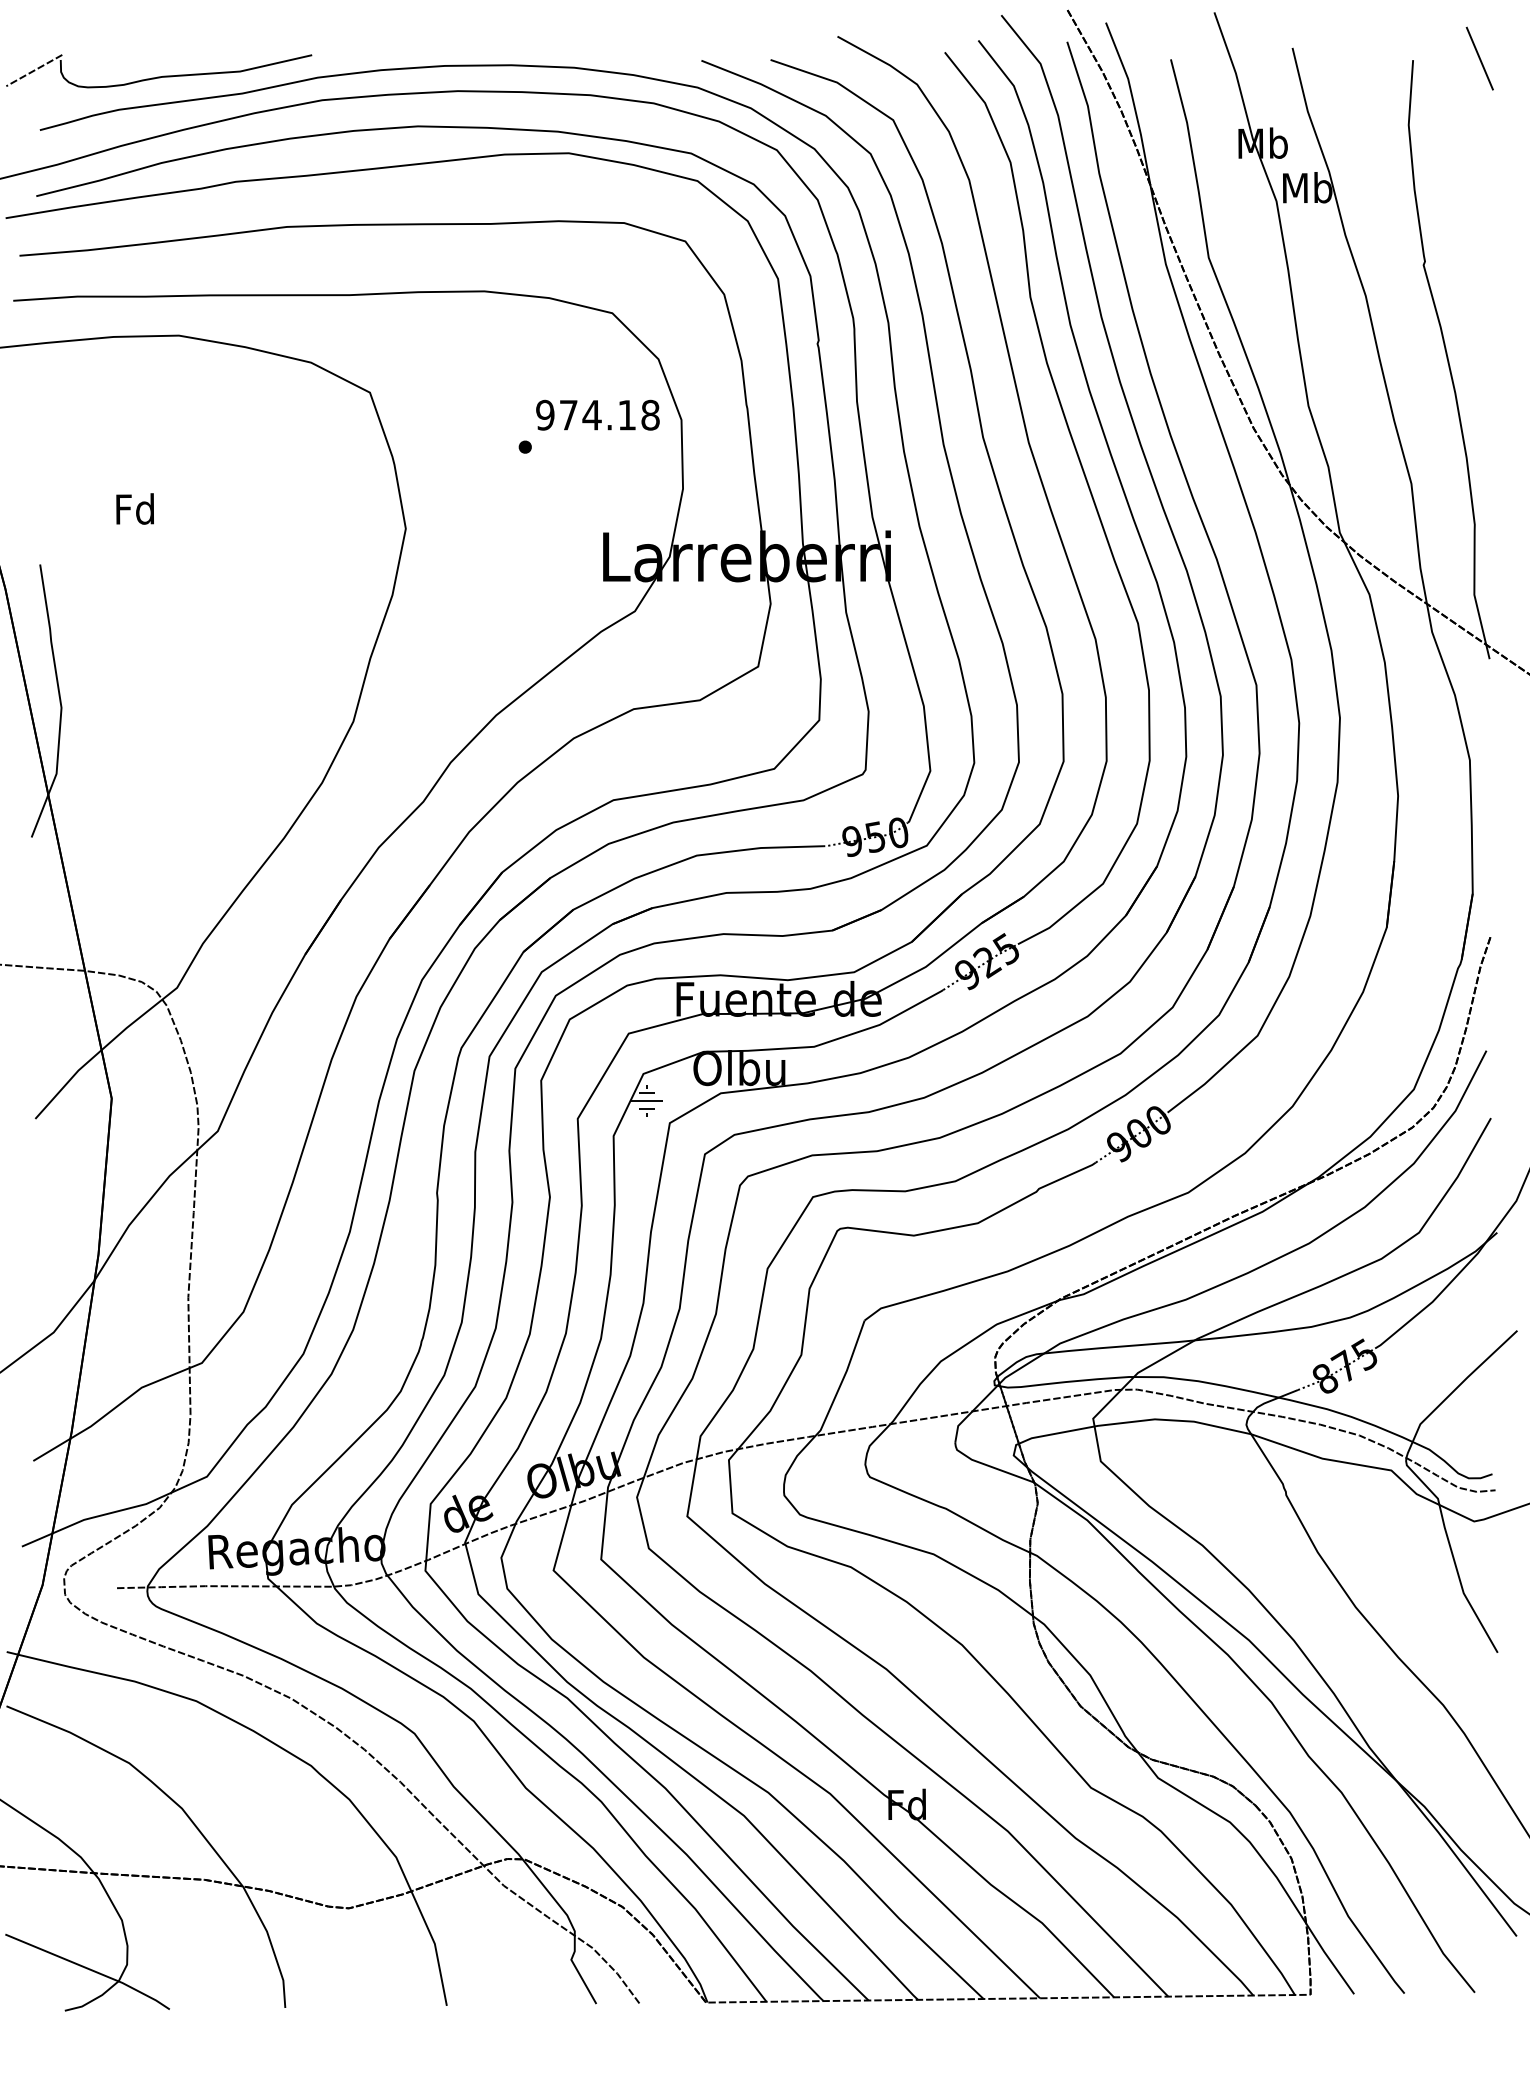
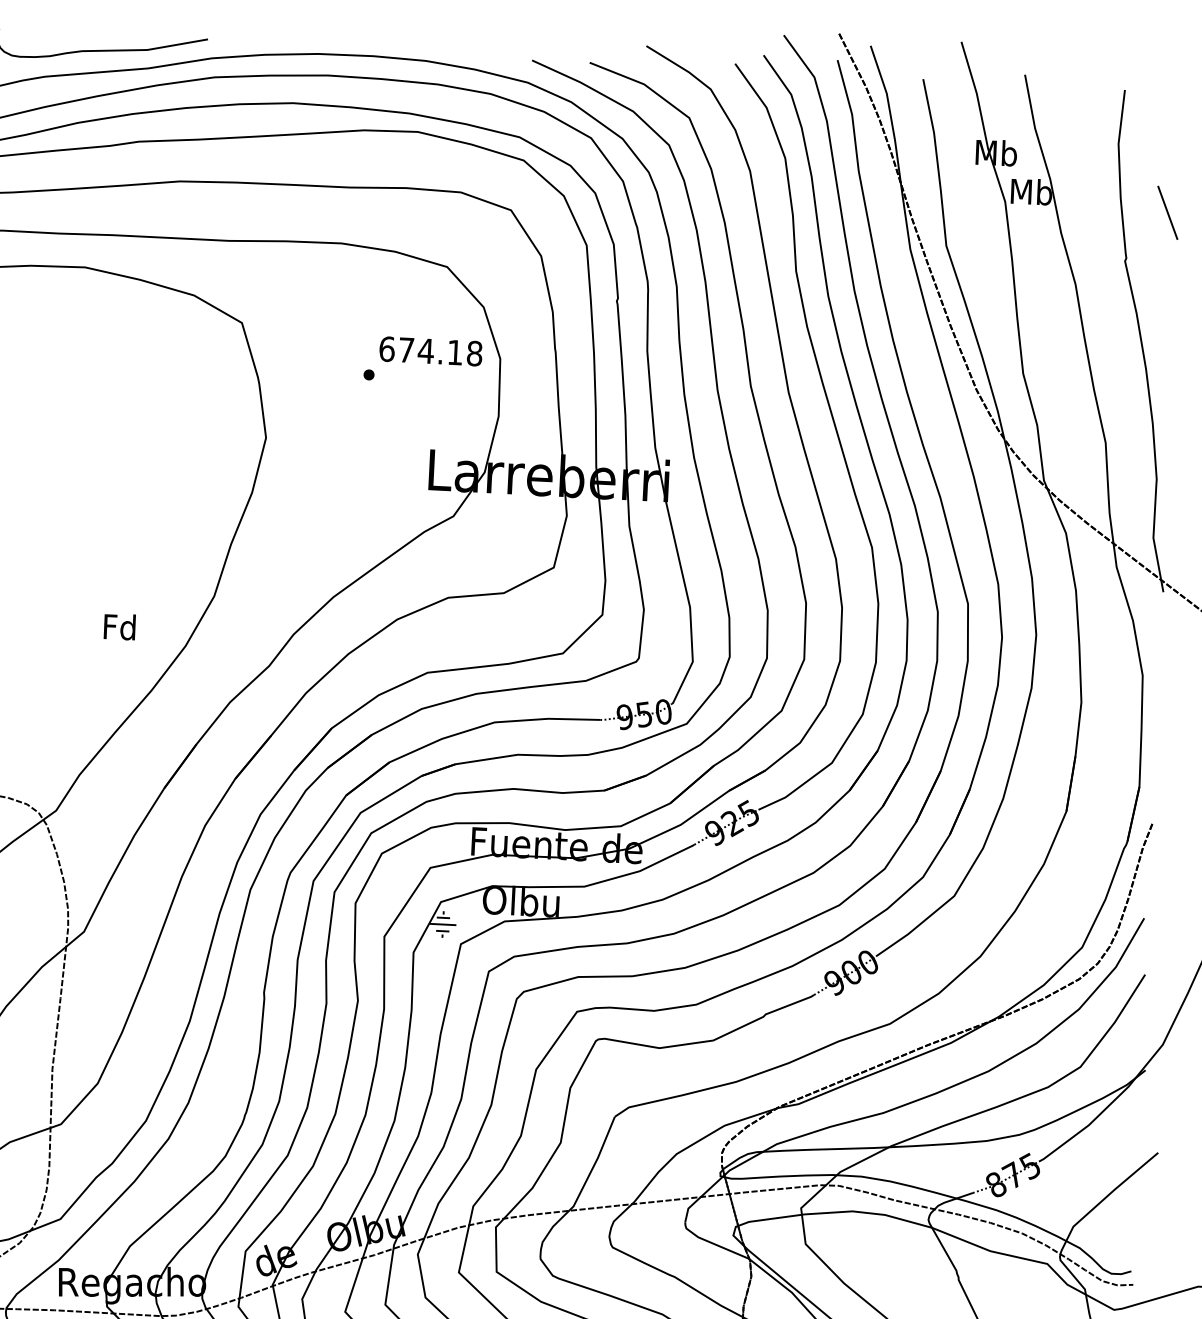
line: (1479, 58) -> (1167, 212), moved
text: (545, 414) -> (387, 348), 974.18 -> 674.18
text: (134, 508) -> (119, 626), moved

